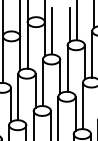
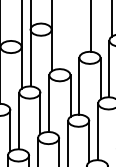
line: (69, 24) -> (81, 32), removed
line: (52, 30) -> (60, 39), removed

